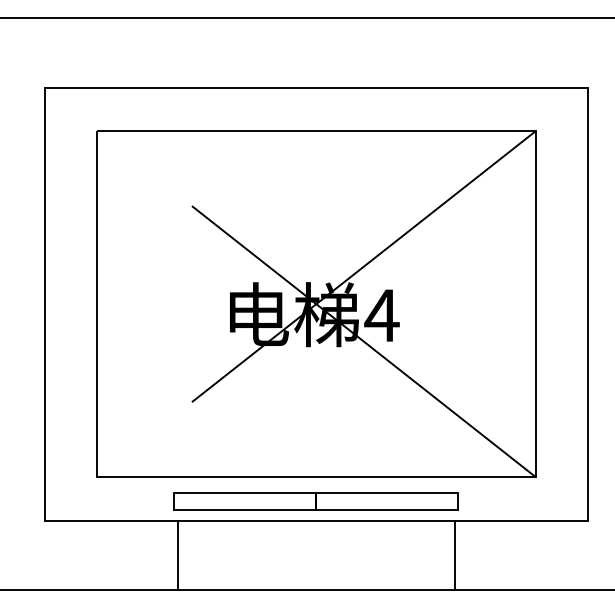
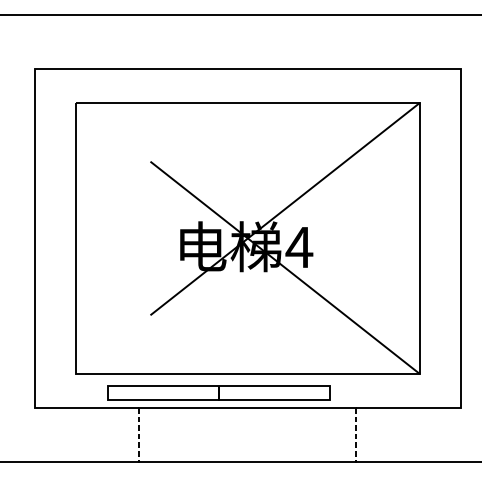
part: (315, 501) -> (218, 393), moved
line: (177, 555) -> (139, 435), solid -> dashed
line: (454, 555) -> (356, 435), solid -> dashed

